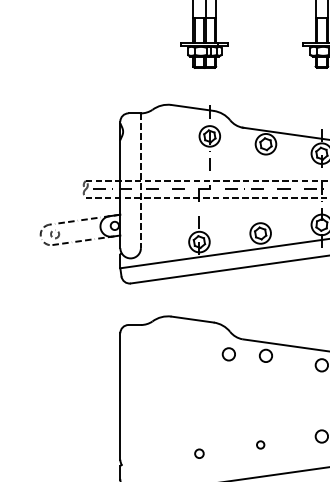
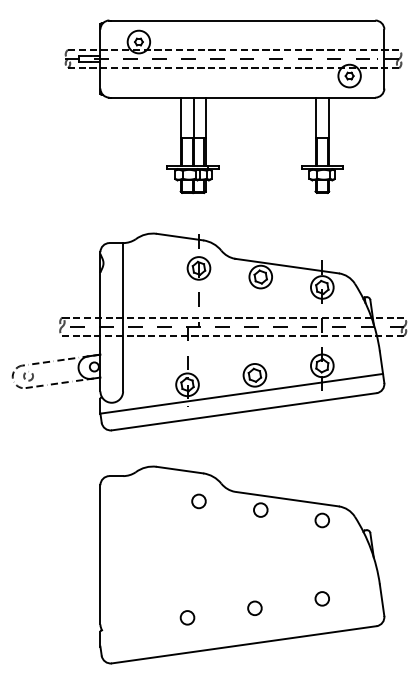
line: (141, 180) -> (123, 317), dashed -> solid
circle: (228, 354) -> (198, 501), moved
circle: (260, 444) -> (254, 607), size x1.67
circle: (199, 453) -> (187, 617), size x1.43

